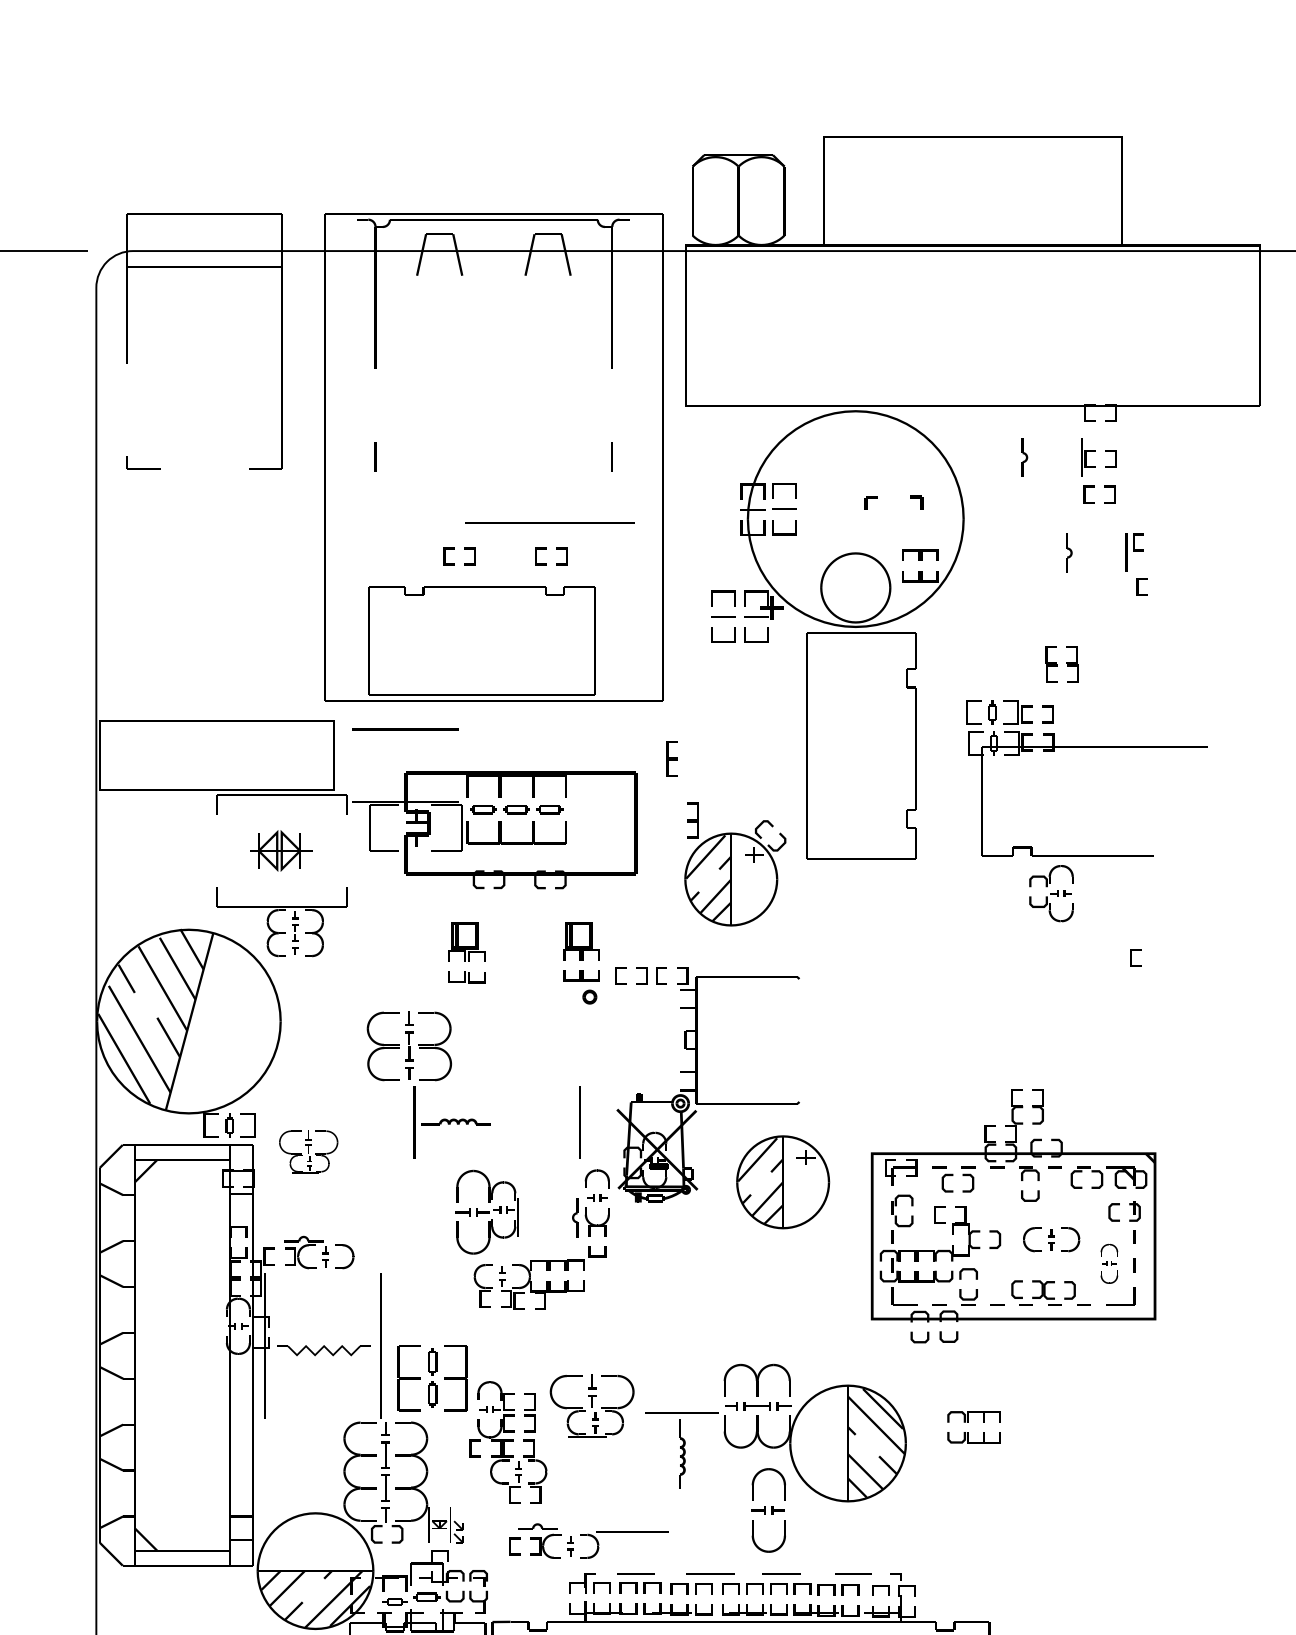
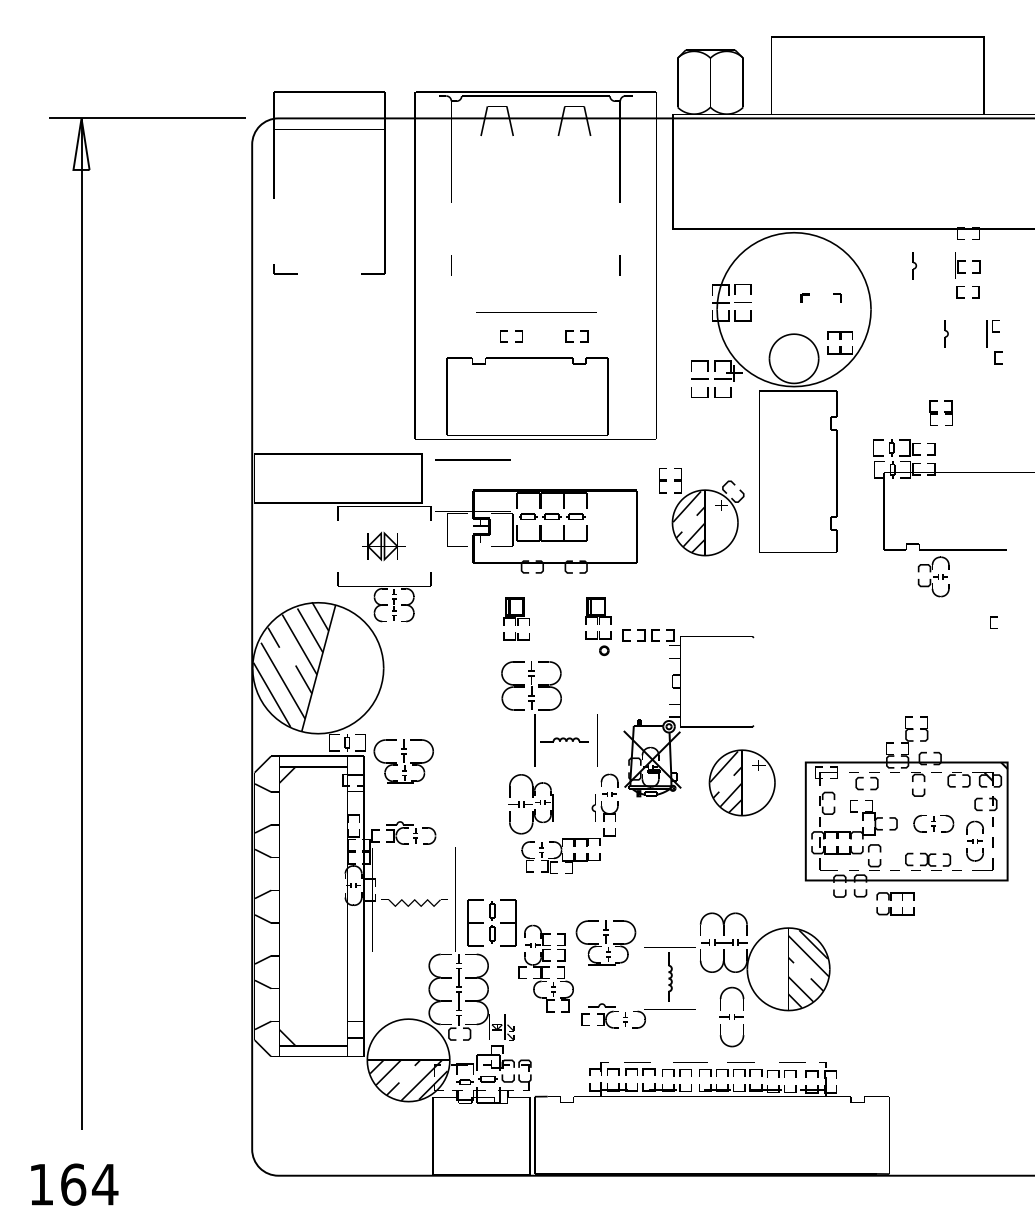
line: (549, 523) -> (536, 312), moved
part: (734, 865) -> (707, 512), moved
part: (427, 1085) -> (544, 713), moved
part: (308, 1152) -> (403, 761), size x1.43
part: (1108, 1263) -> (974, 840), size x1.43
part: (974, 1426) -> (895, 903), moved
part: (588, 1540) -> (638, 1015), moved

